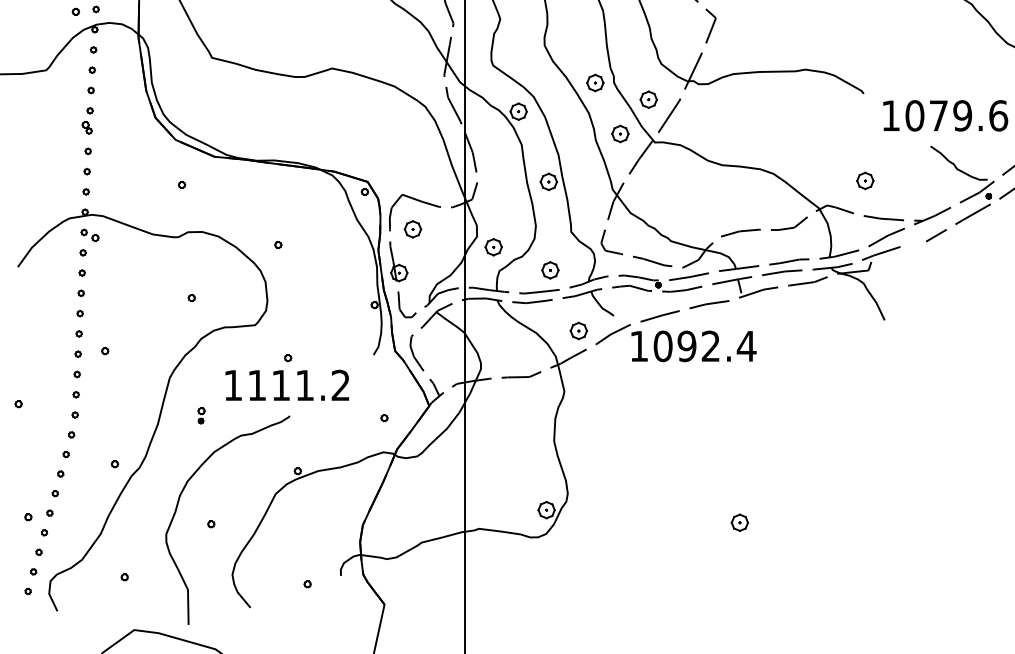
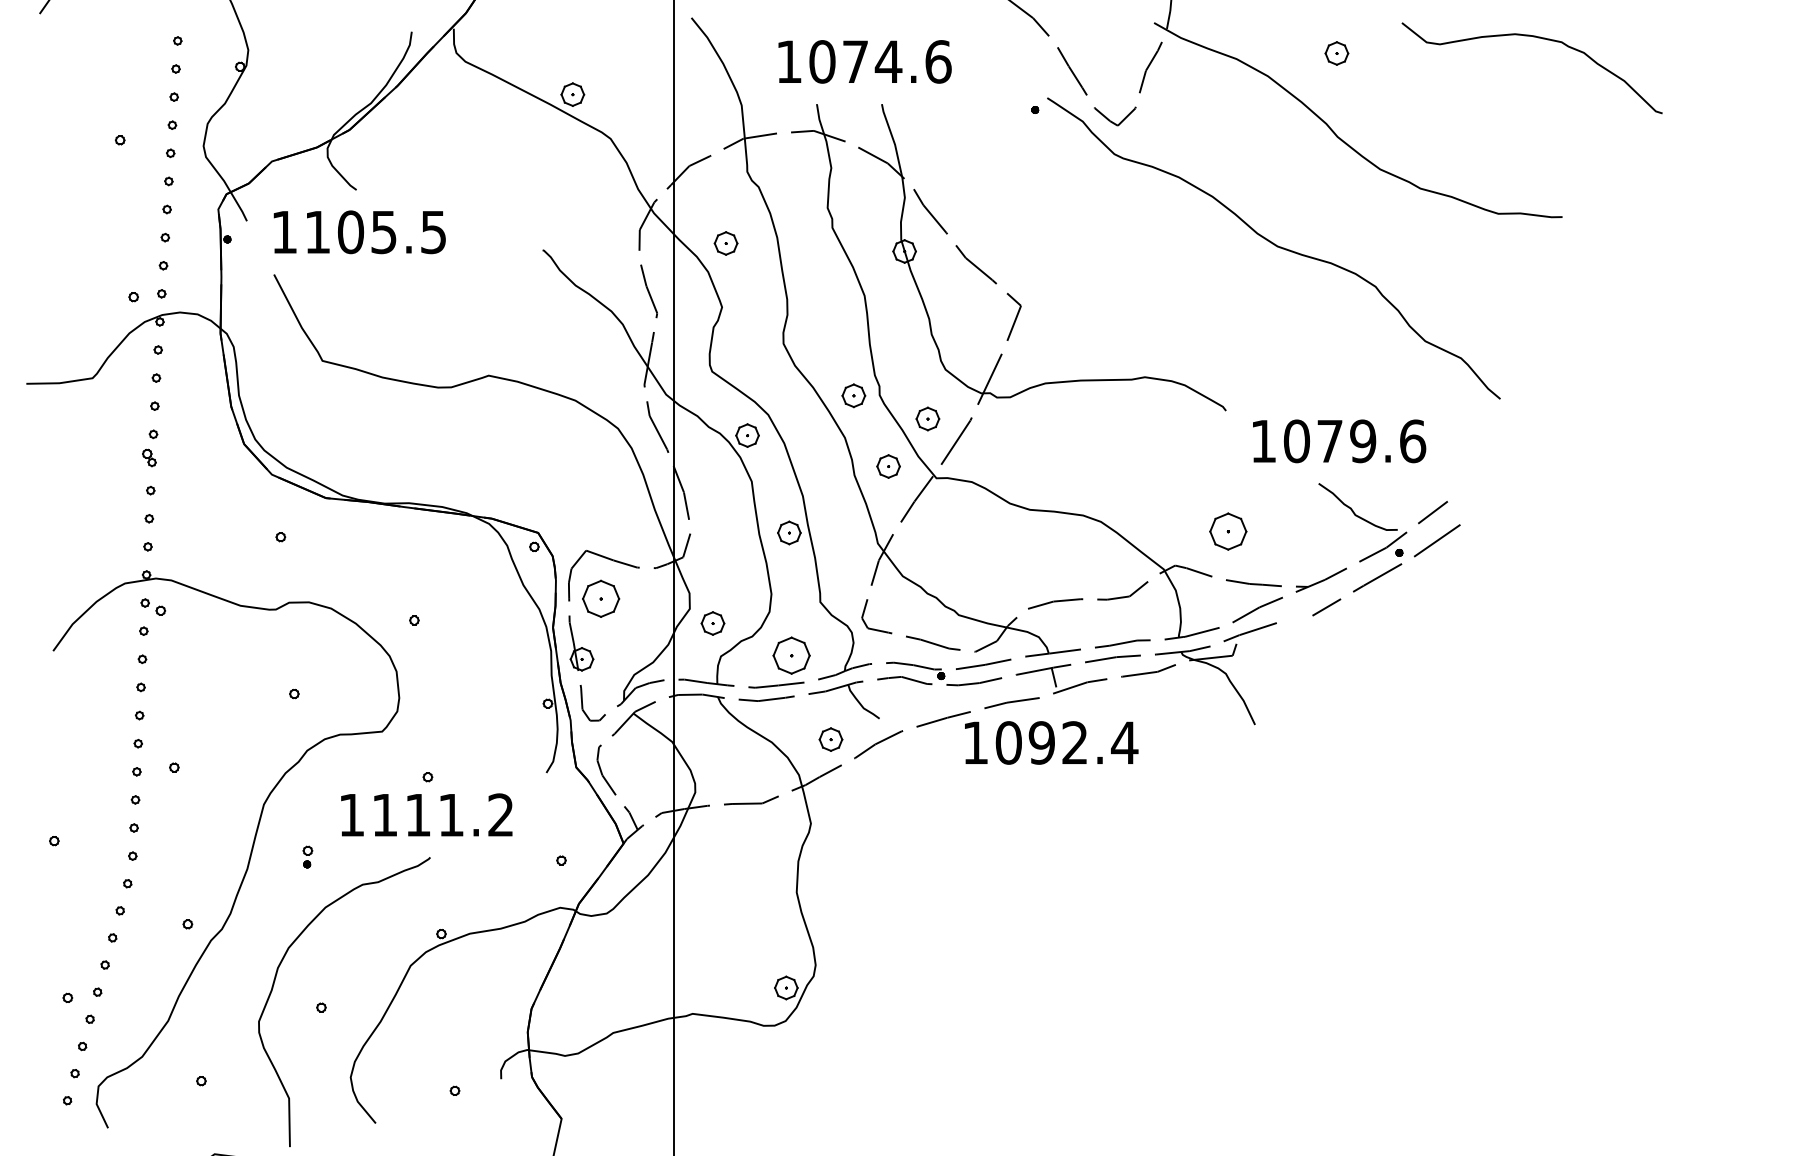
part: (864, 180) -> (1227, 531), size x1.6
part: (412, 229) -> (600, 598), size x1.6
part: (550, 270) -> (791, 655), size x1.6
text: (693, 346) -> (1051, 742), moved
part: (739, 522) -> (1053, 1005), removed

